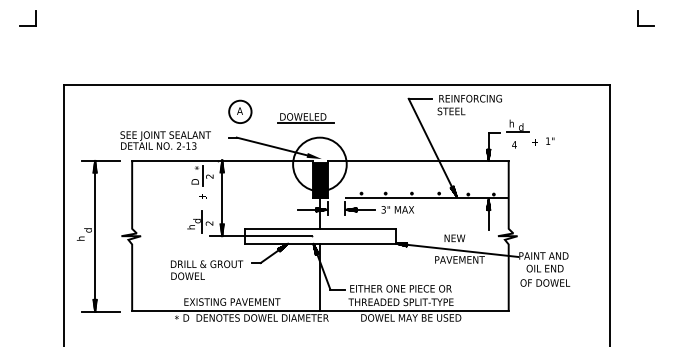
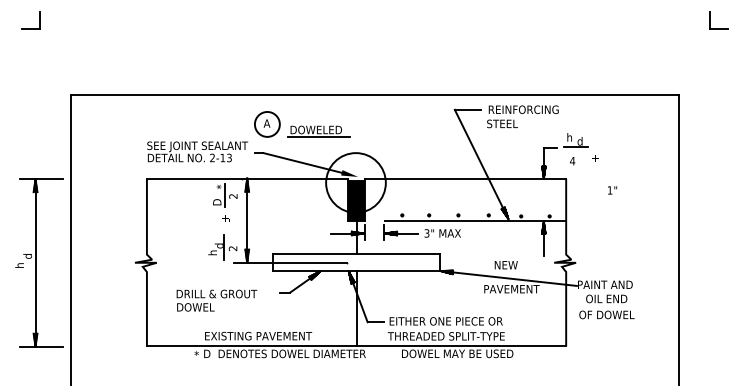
part: (305, 118) -> (318, 131), moved
text: (165, 140) -> (197, 151), moved
text: (550, 140) -> (612, 189), moved
part: (98, 236) -> (39, 263), moved
text: (207, 269) -> (217, 299), moved

